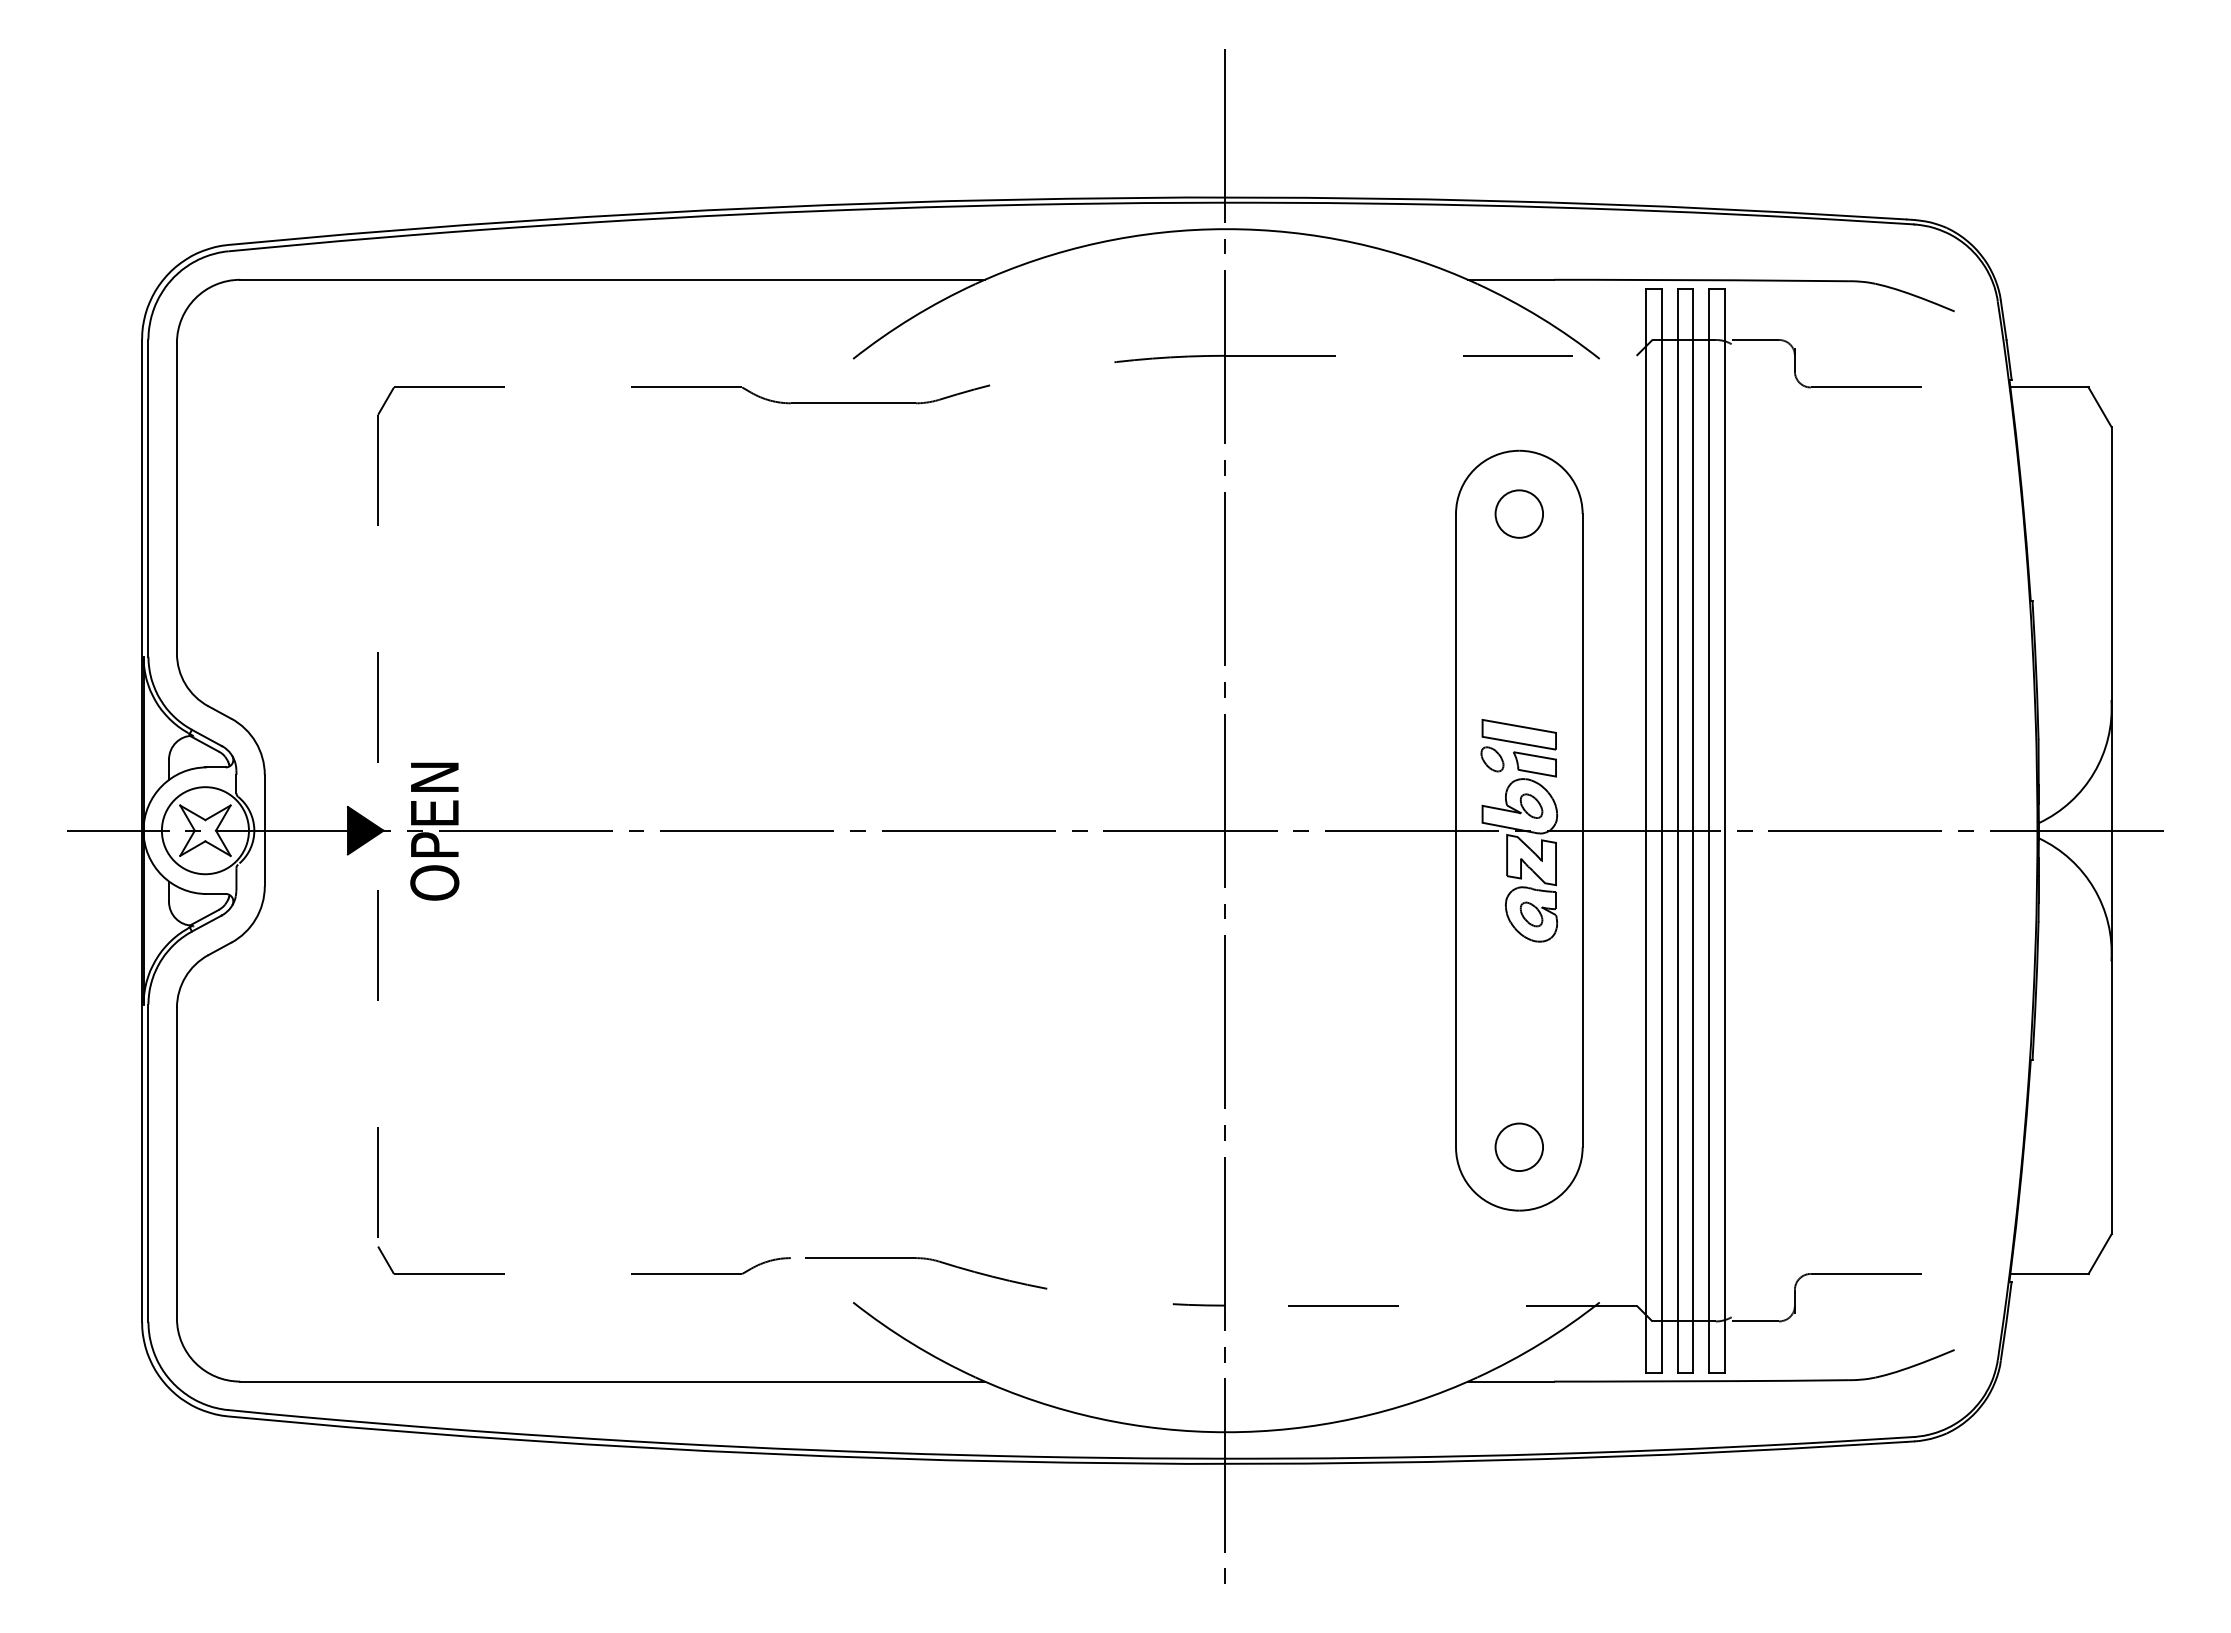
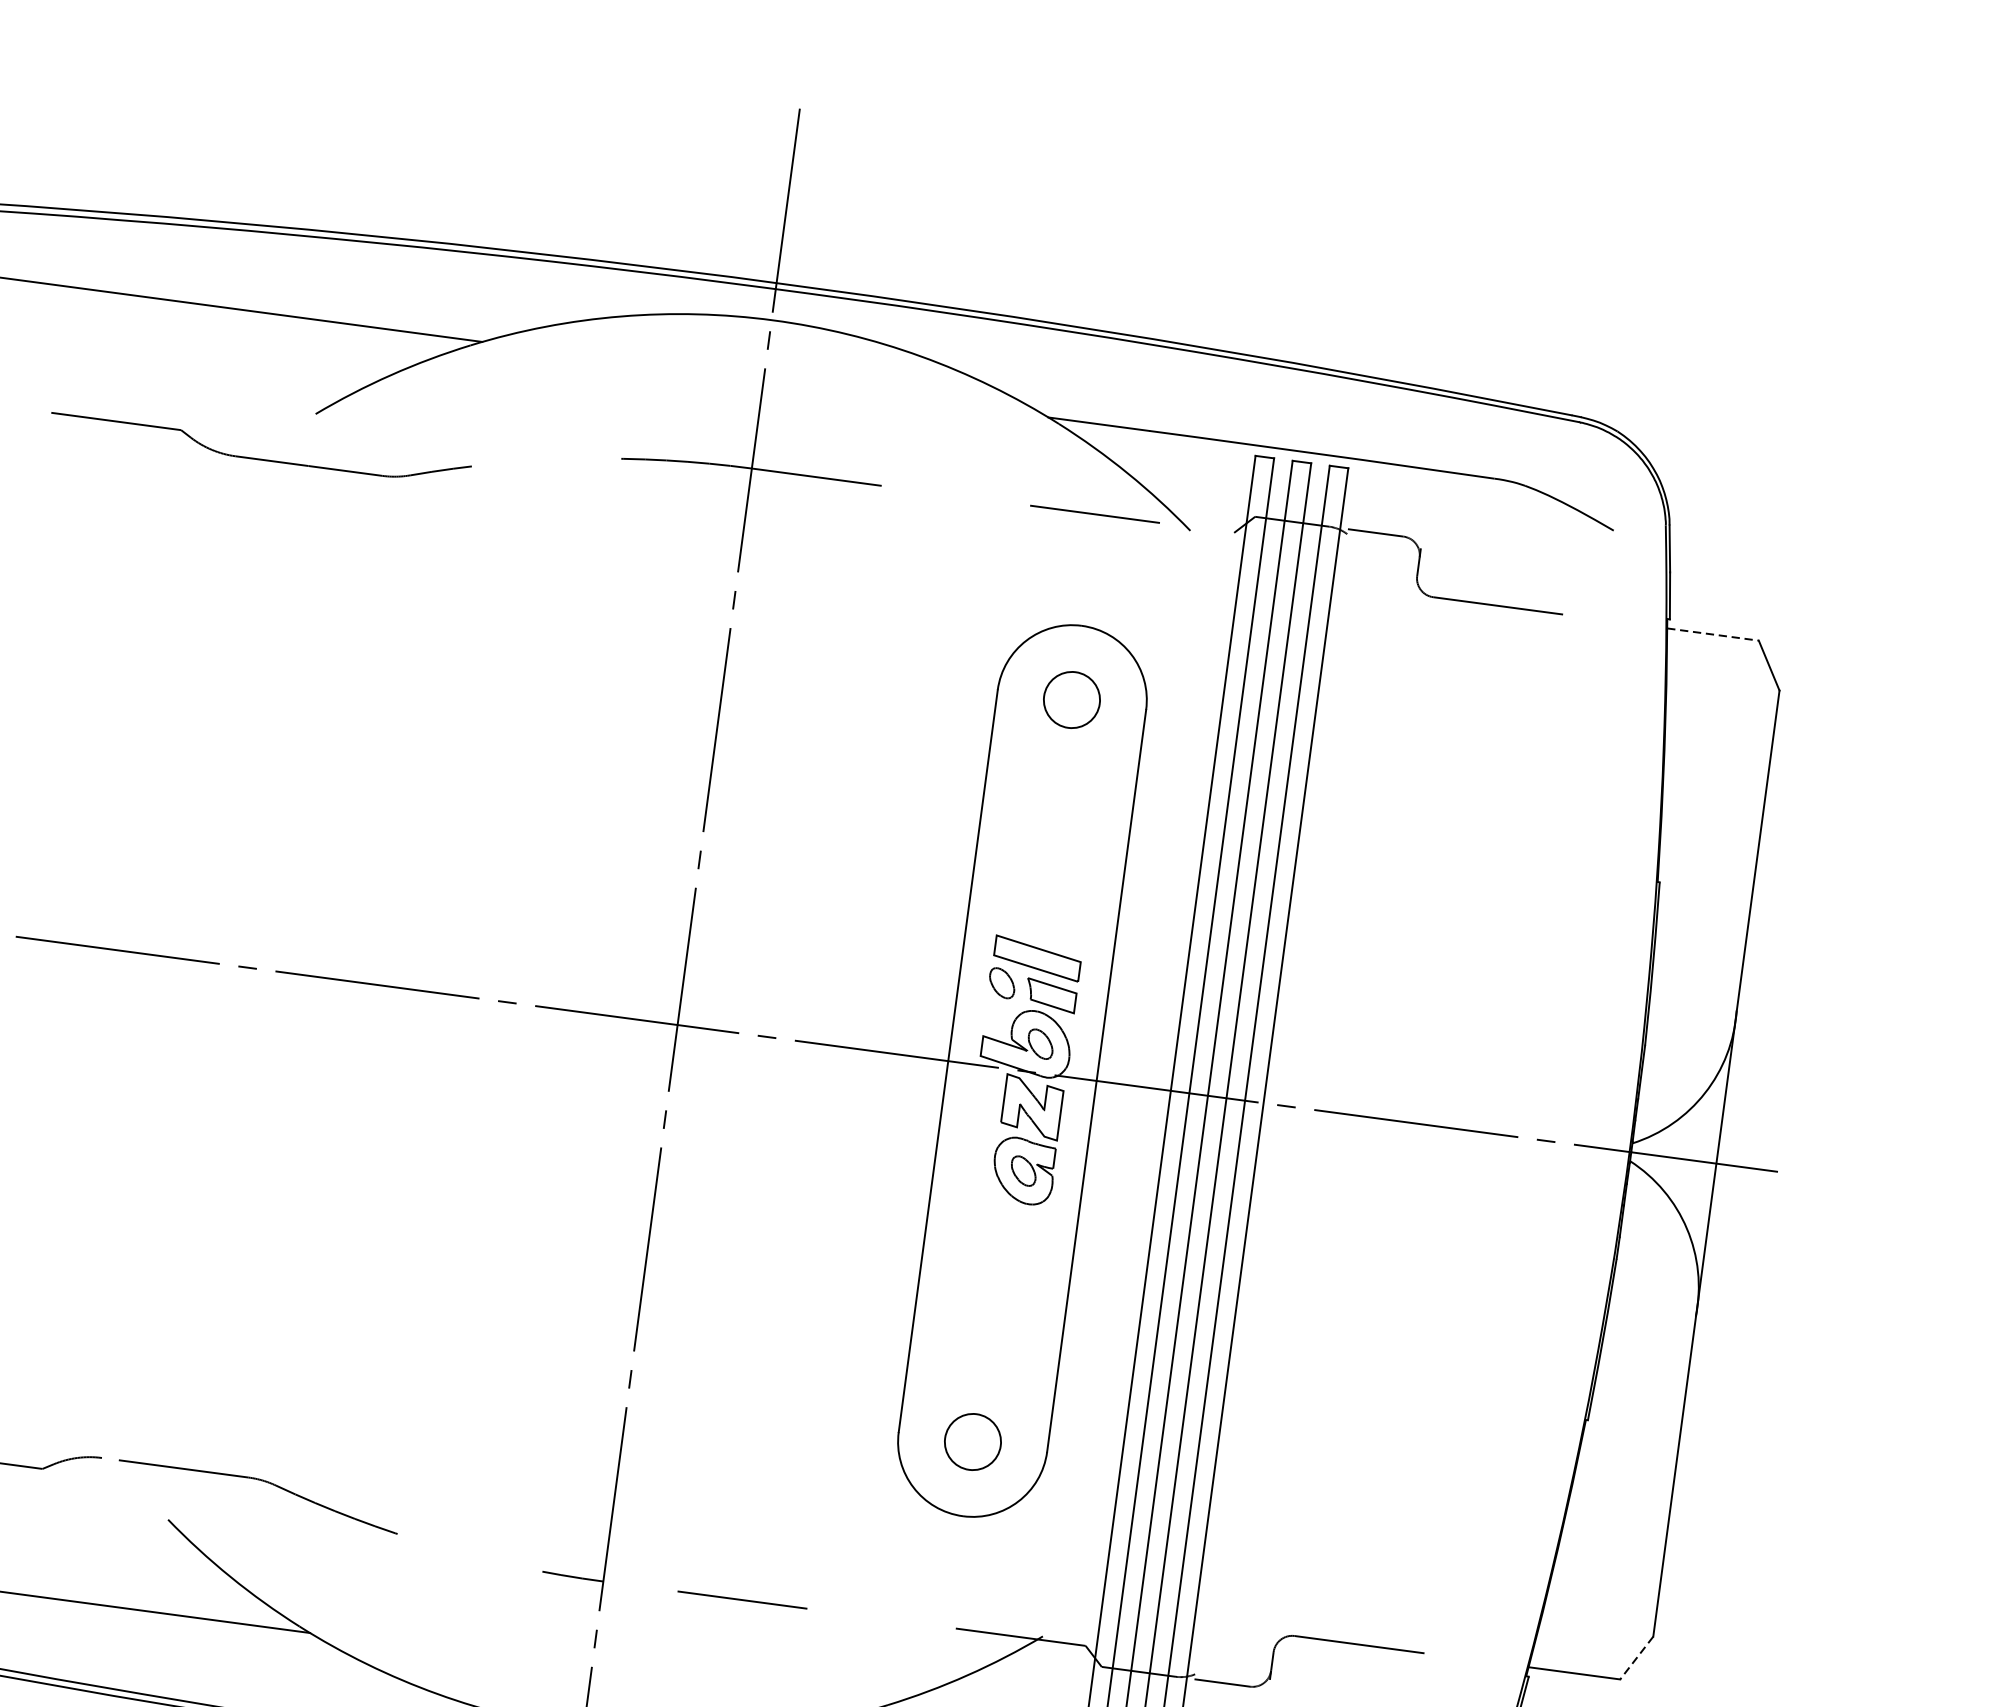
line: (2049, 387) -> (1713, 634), solid -> dashed
line: (2100, 1254) -> (1637, 1658), solid -> dashed

